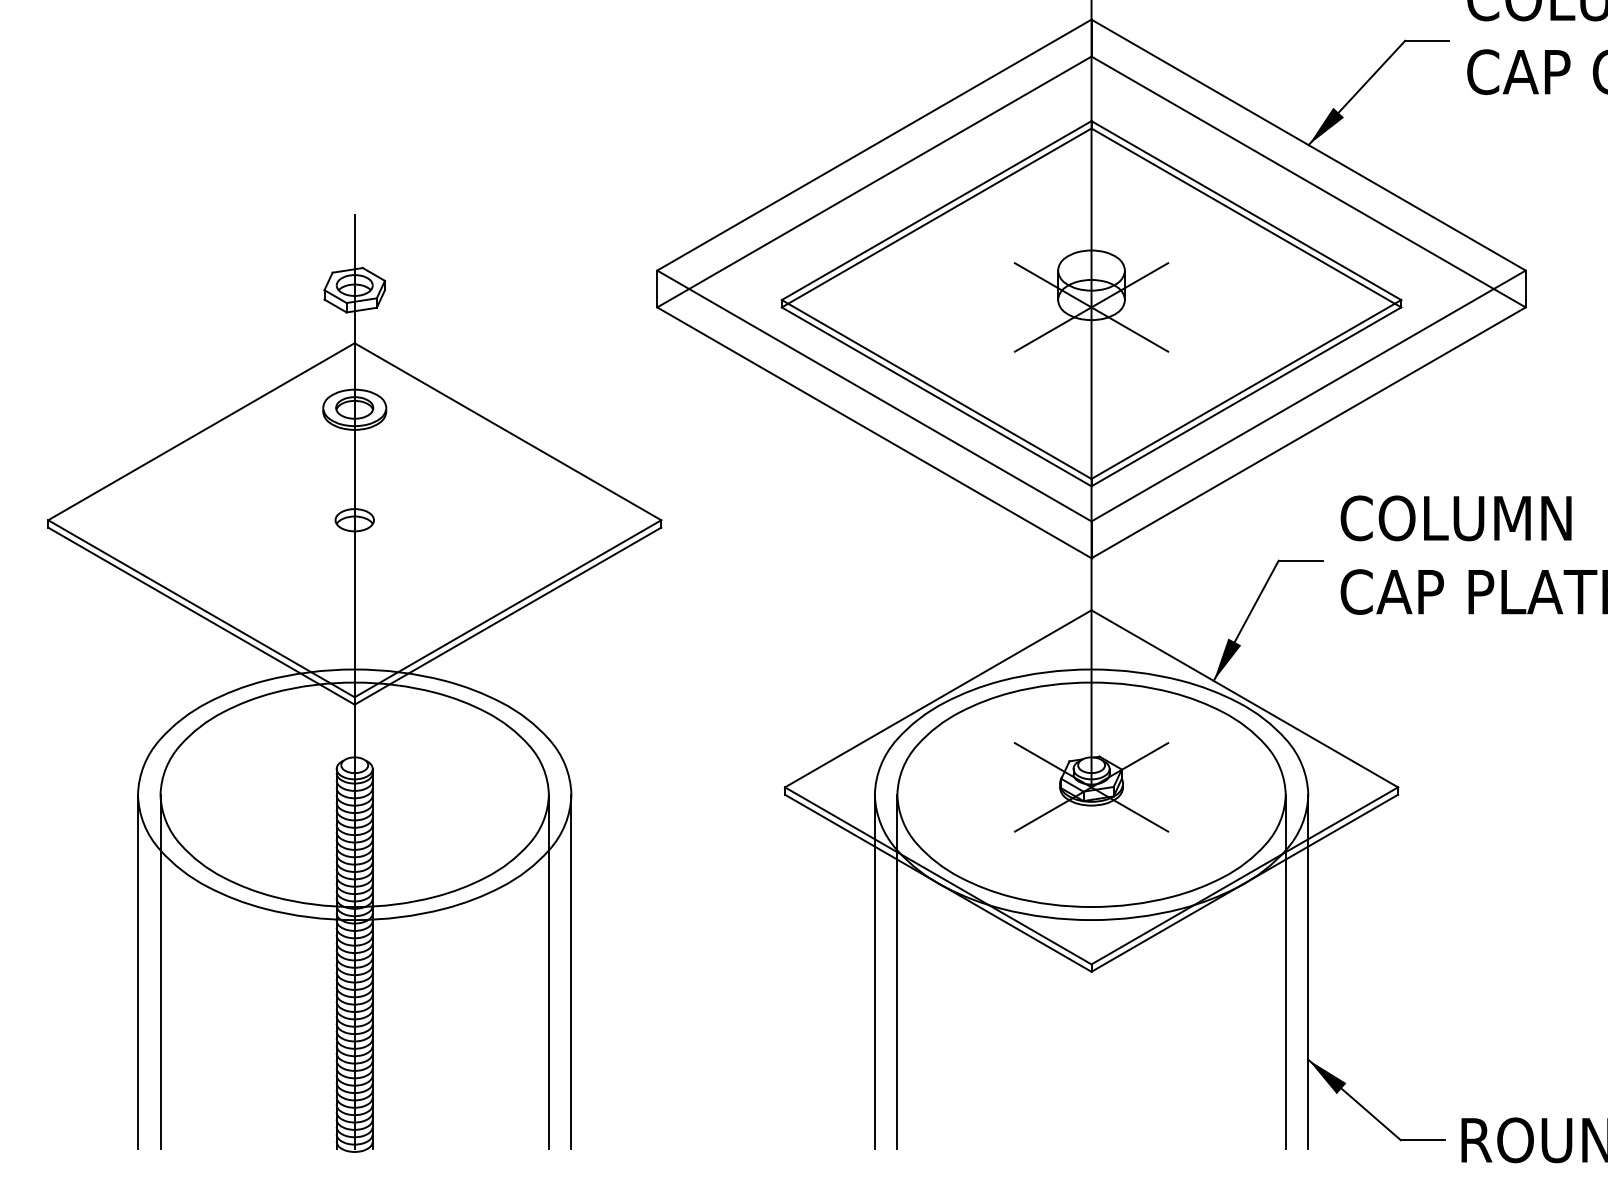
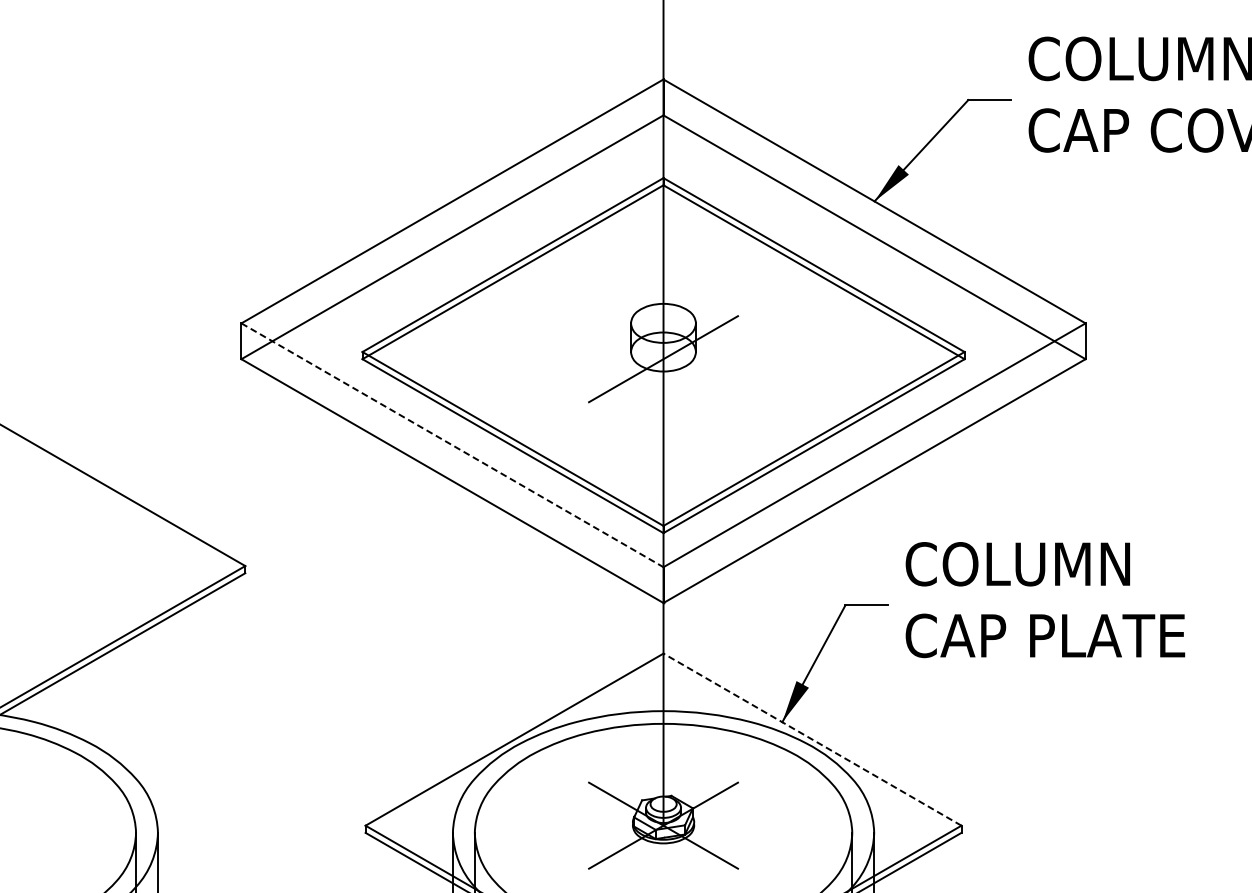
line: (1091, 307) -> (663, 359), removed
line: (874, 396) -> (452, 445), solid -> dashed
line: (1244, 698) -> (812, 739), solid -> dashed

